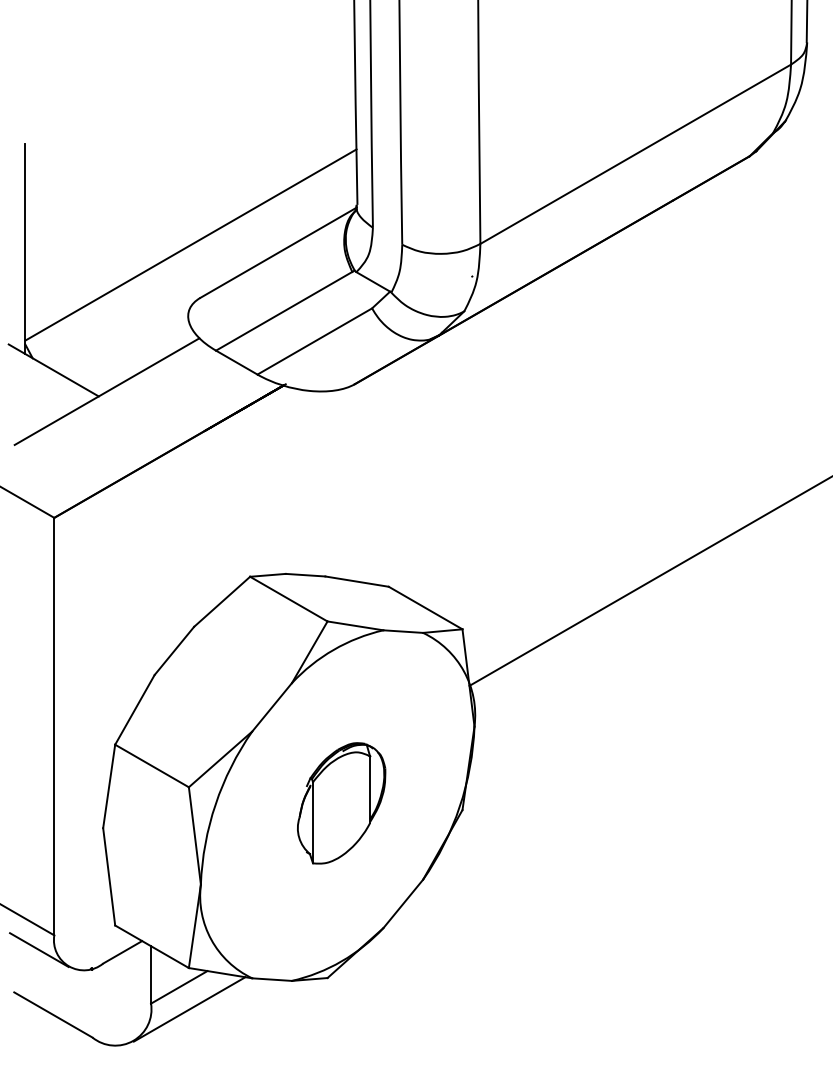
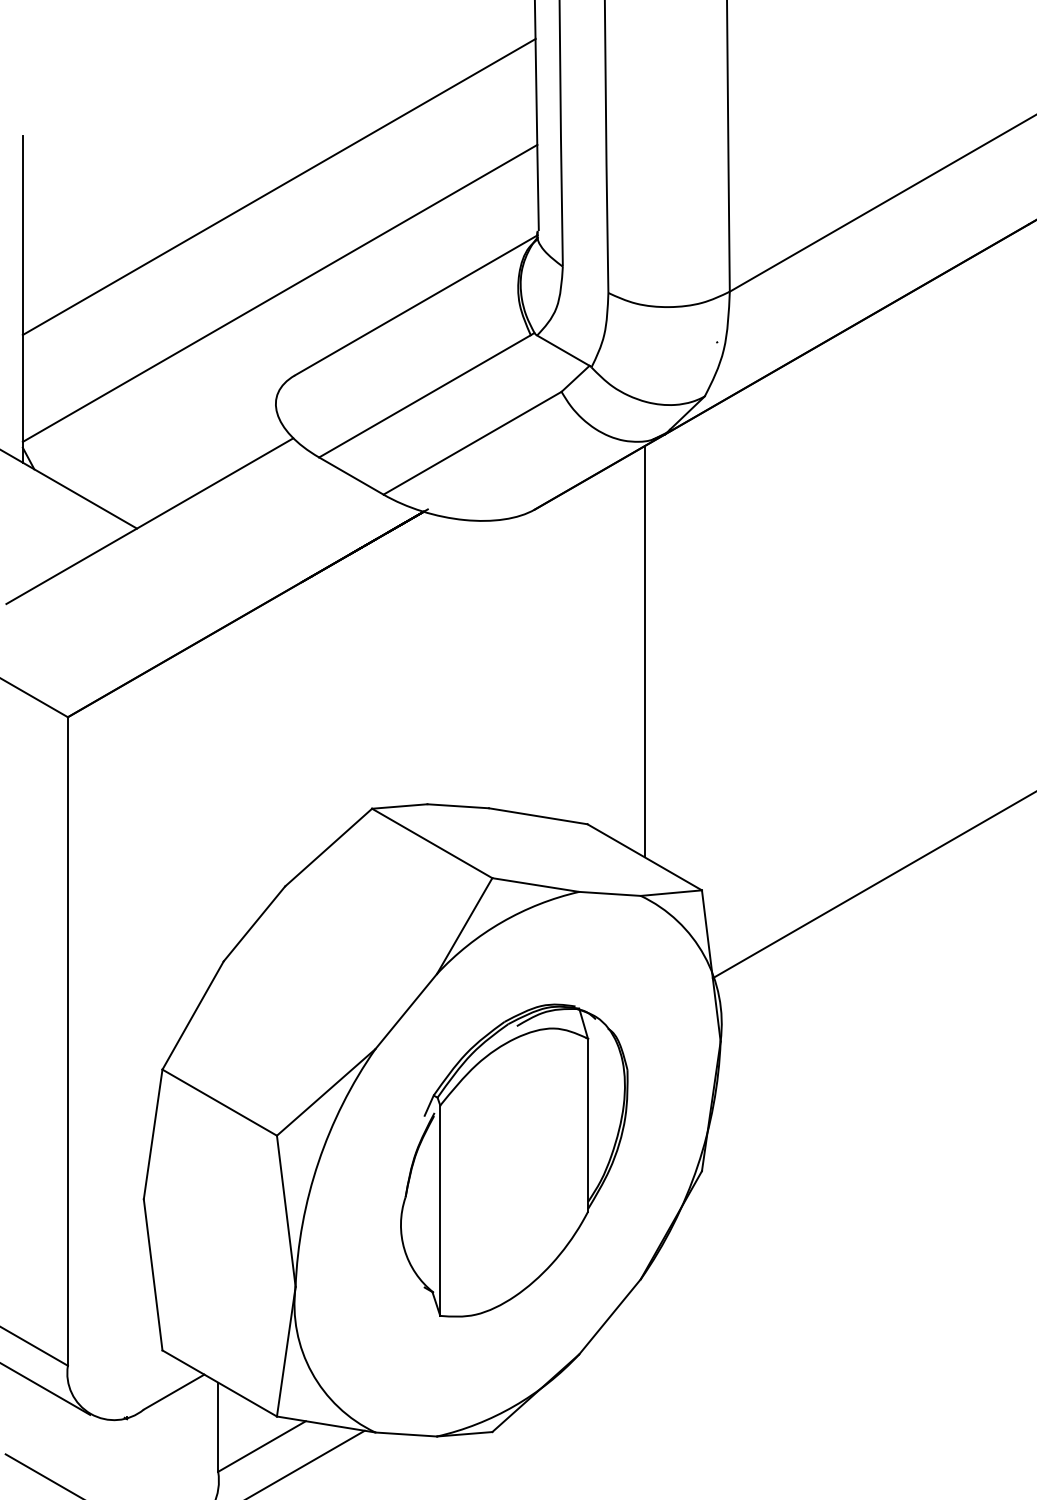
line: (190, 176) -> (279, 186), added
line: (425, 475) -> (644, 651), added
part: (341, 803) -> (514, 1160), size x1.67

